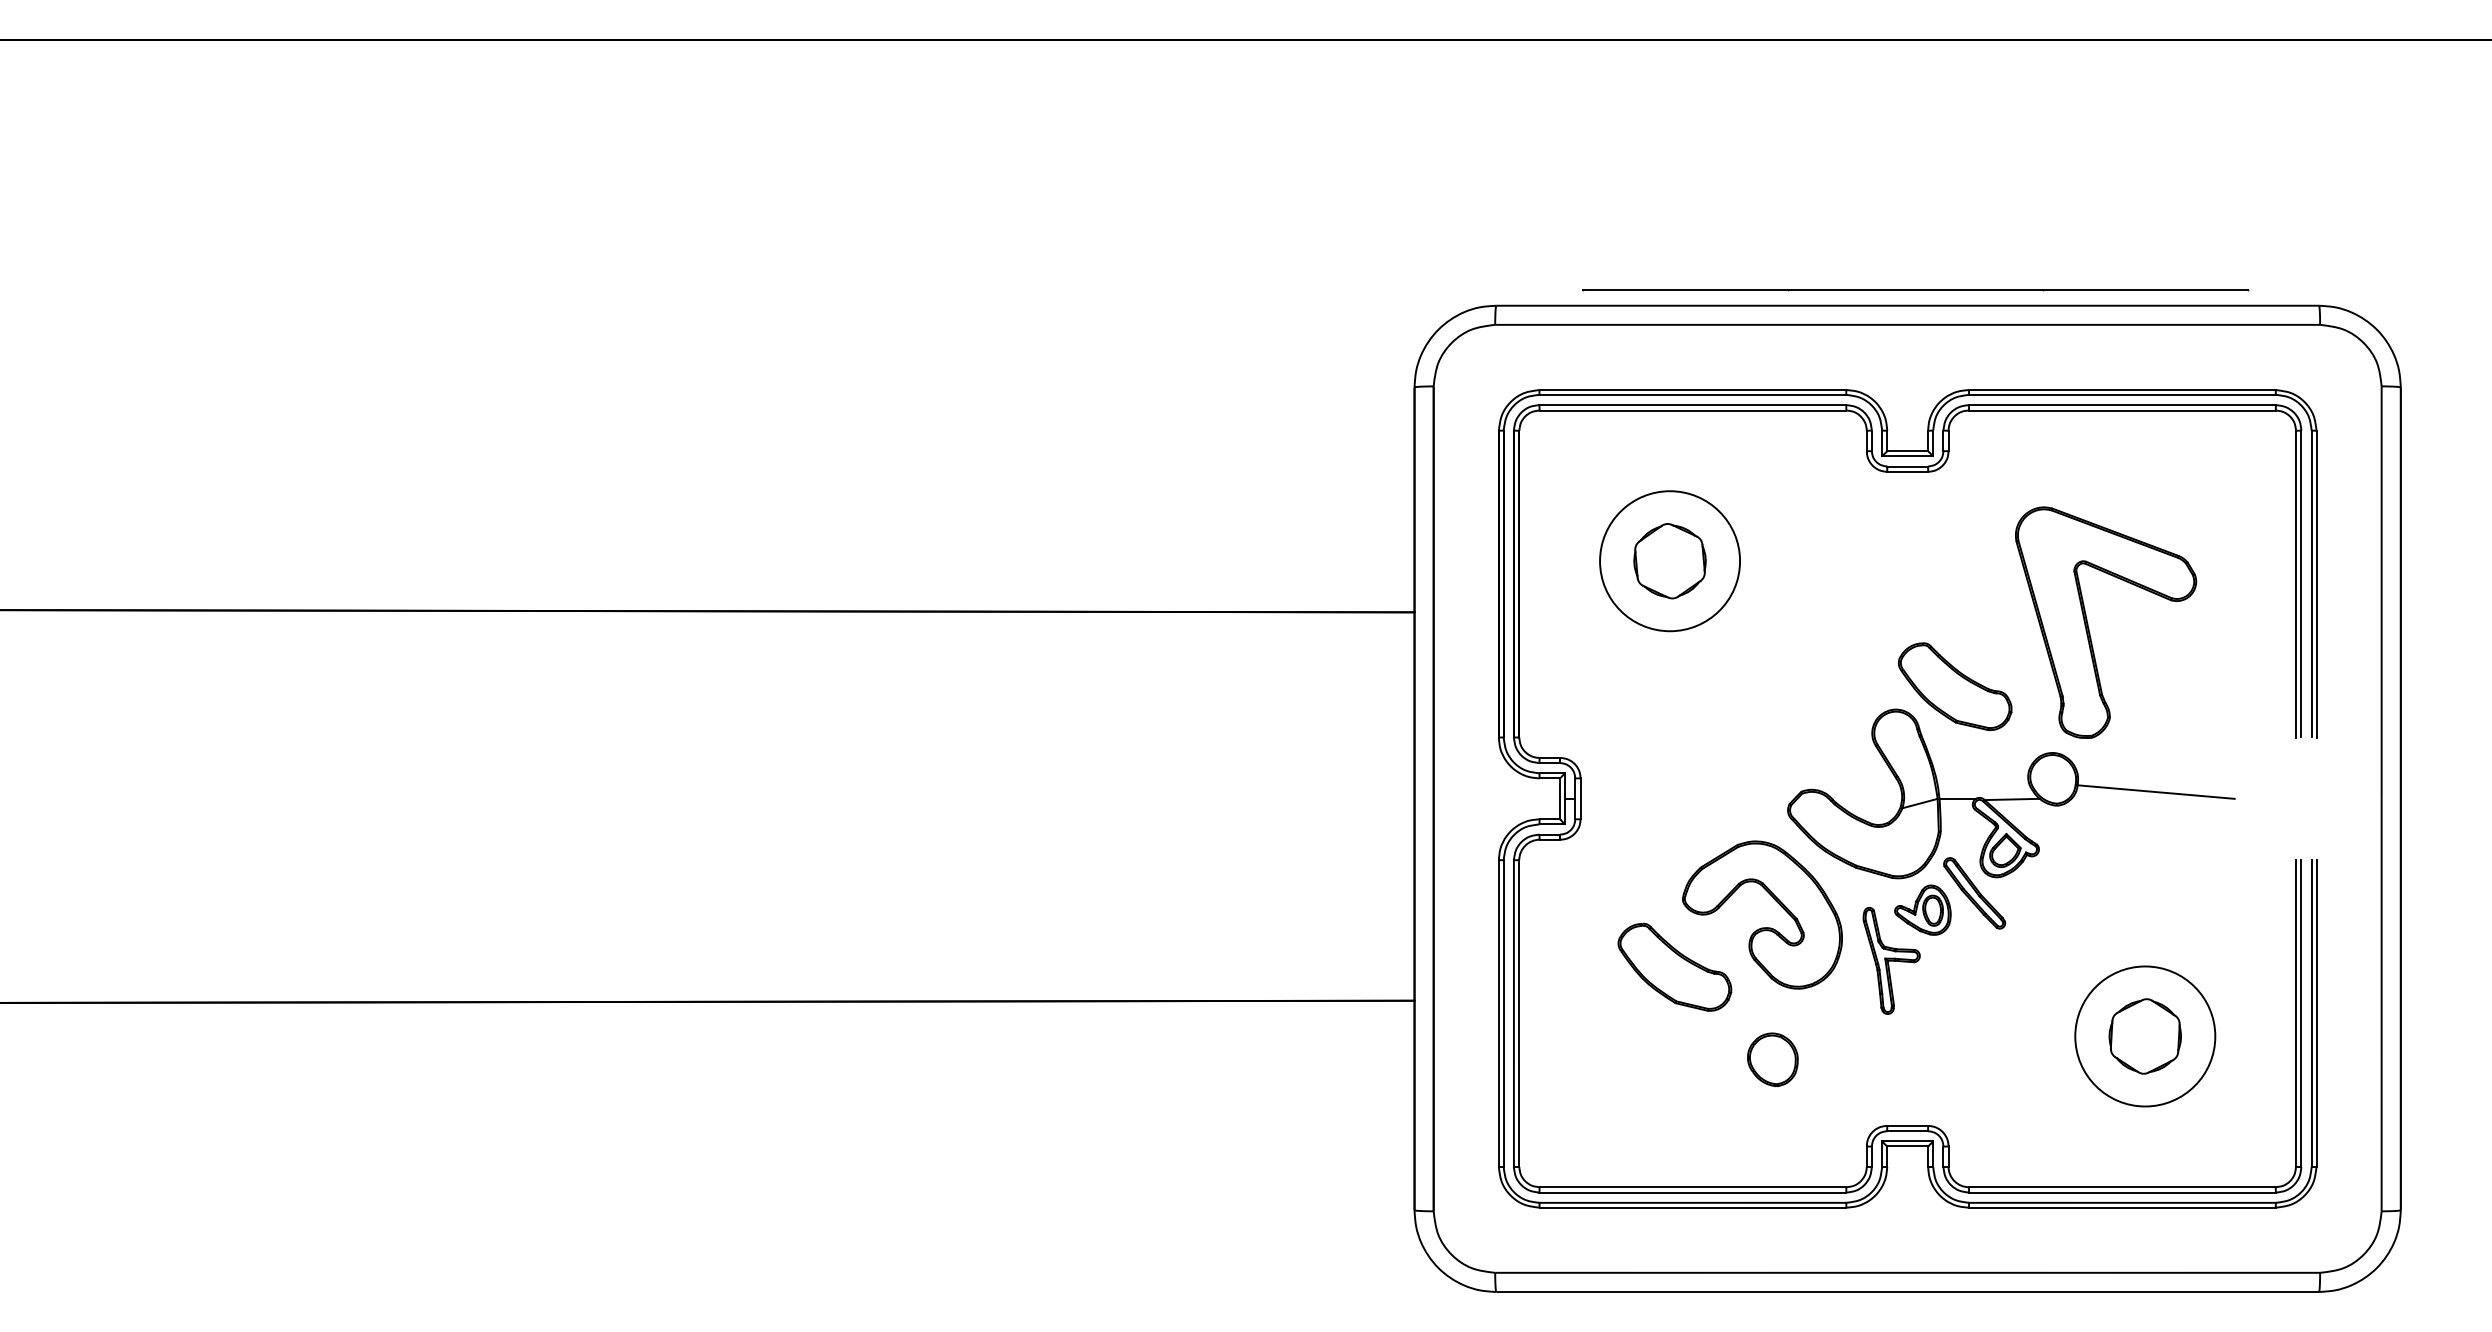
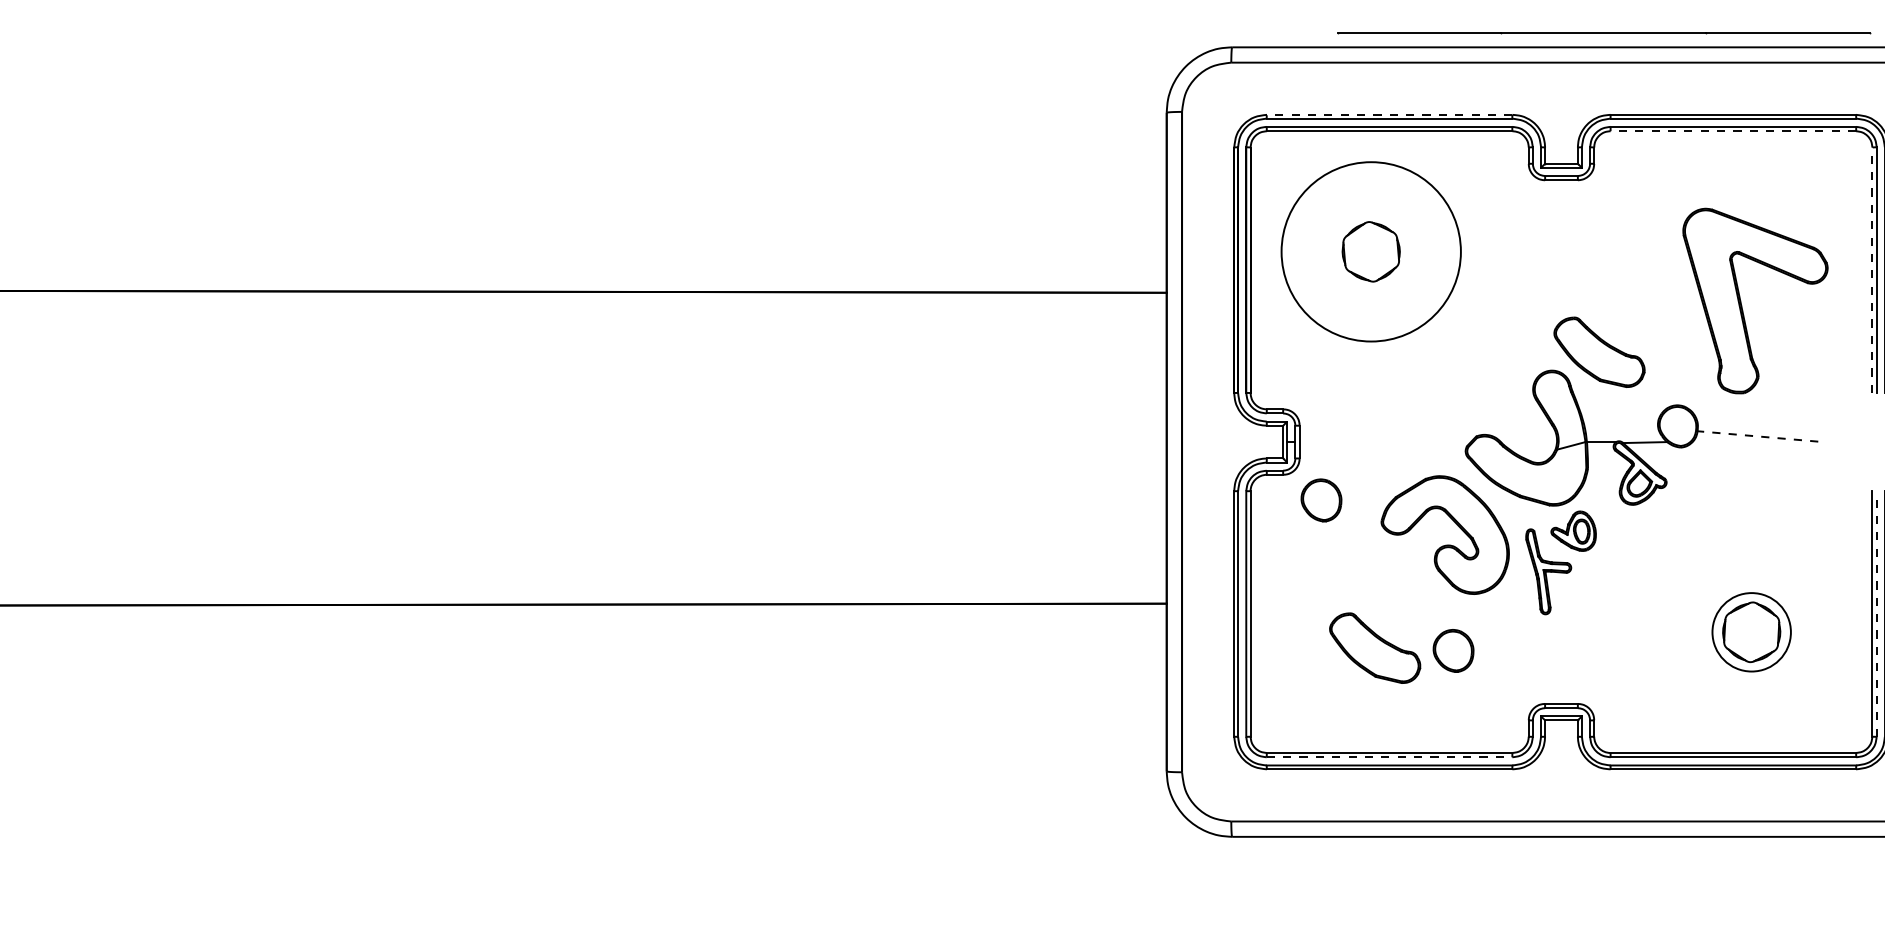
line: (1915, 290) -> (1603, 33), moved
line: (1692, 390) -> (1389, 115), solid -> dashed
line: (2121, 410) -> (1732, 131), solid -> dashed
circle: (1670, 561) -> (1371, 252), size x1.6
line: (2296, 583) -> (1872, 269), solid -> dashed
part: (2088, 623) -> (1741, 301), moved
line: (2155, 792) -> (1759, 436), solid -> dashed
part: (1607, 871) -> (1321, 500), added
part: (1974, 893) -> (1614, 517), removed
part: (1674, 966) -> (1374, 647), moved
line: (2301, 1013) -> (1876, 613), solid -> dashed
circle: (2145, 1036) -> (1751, 632), size x0.7
line: (1693, 1192) -> (1390, 757), solid -> dashed

